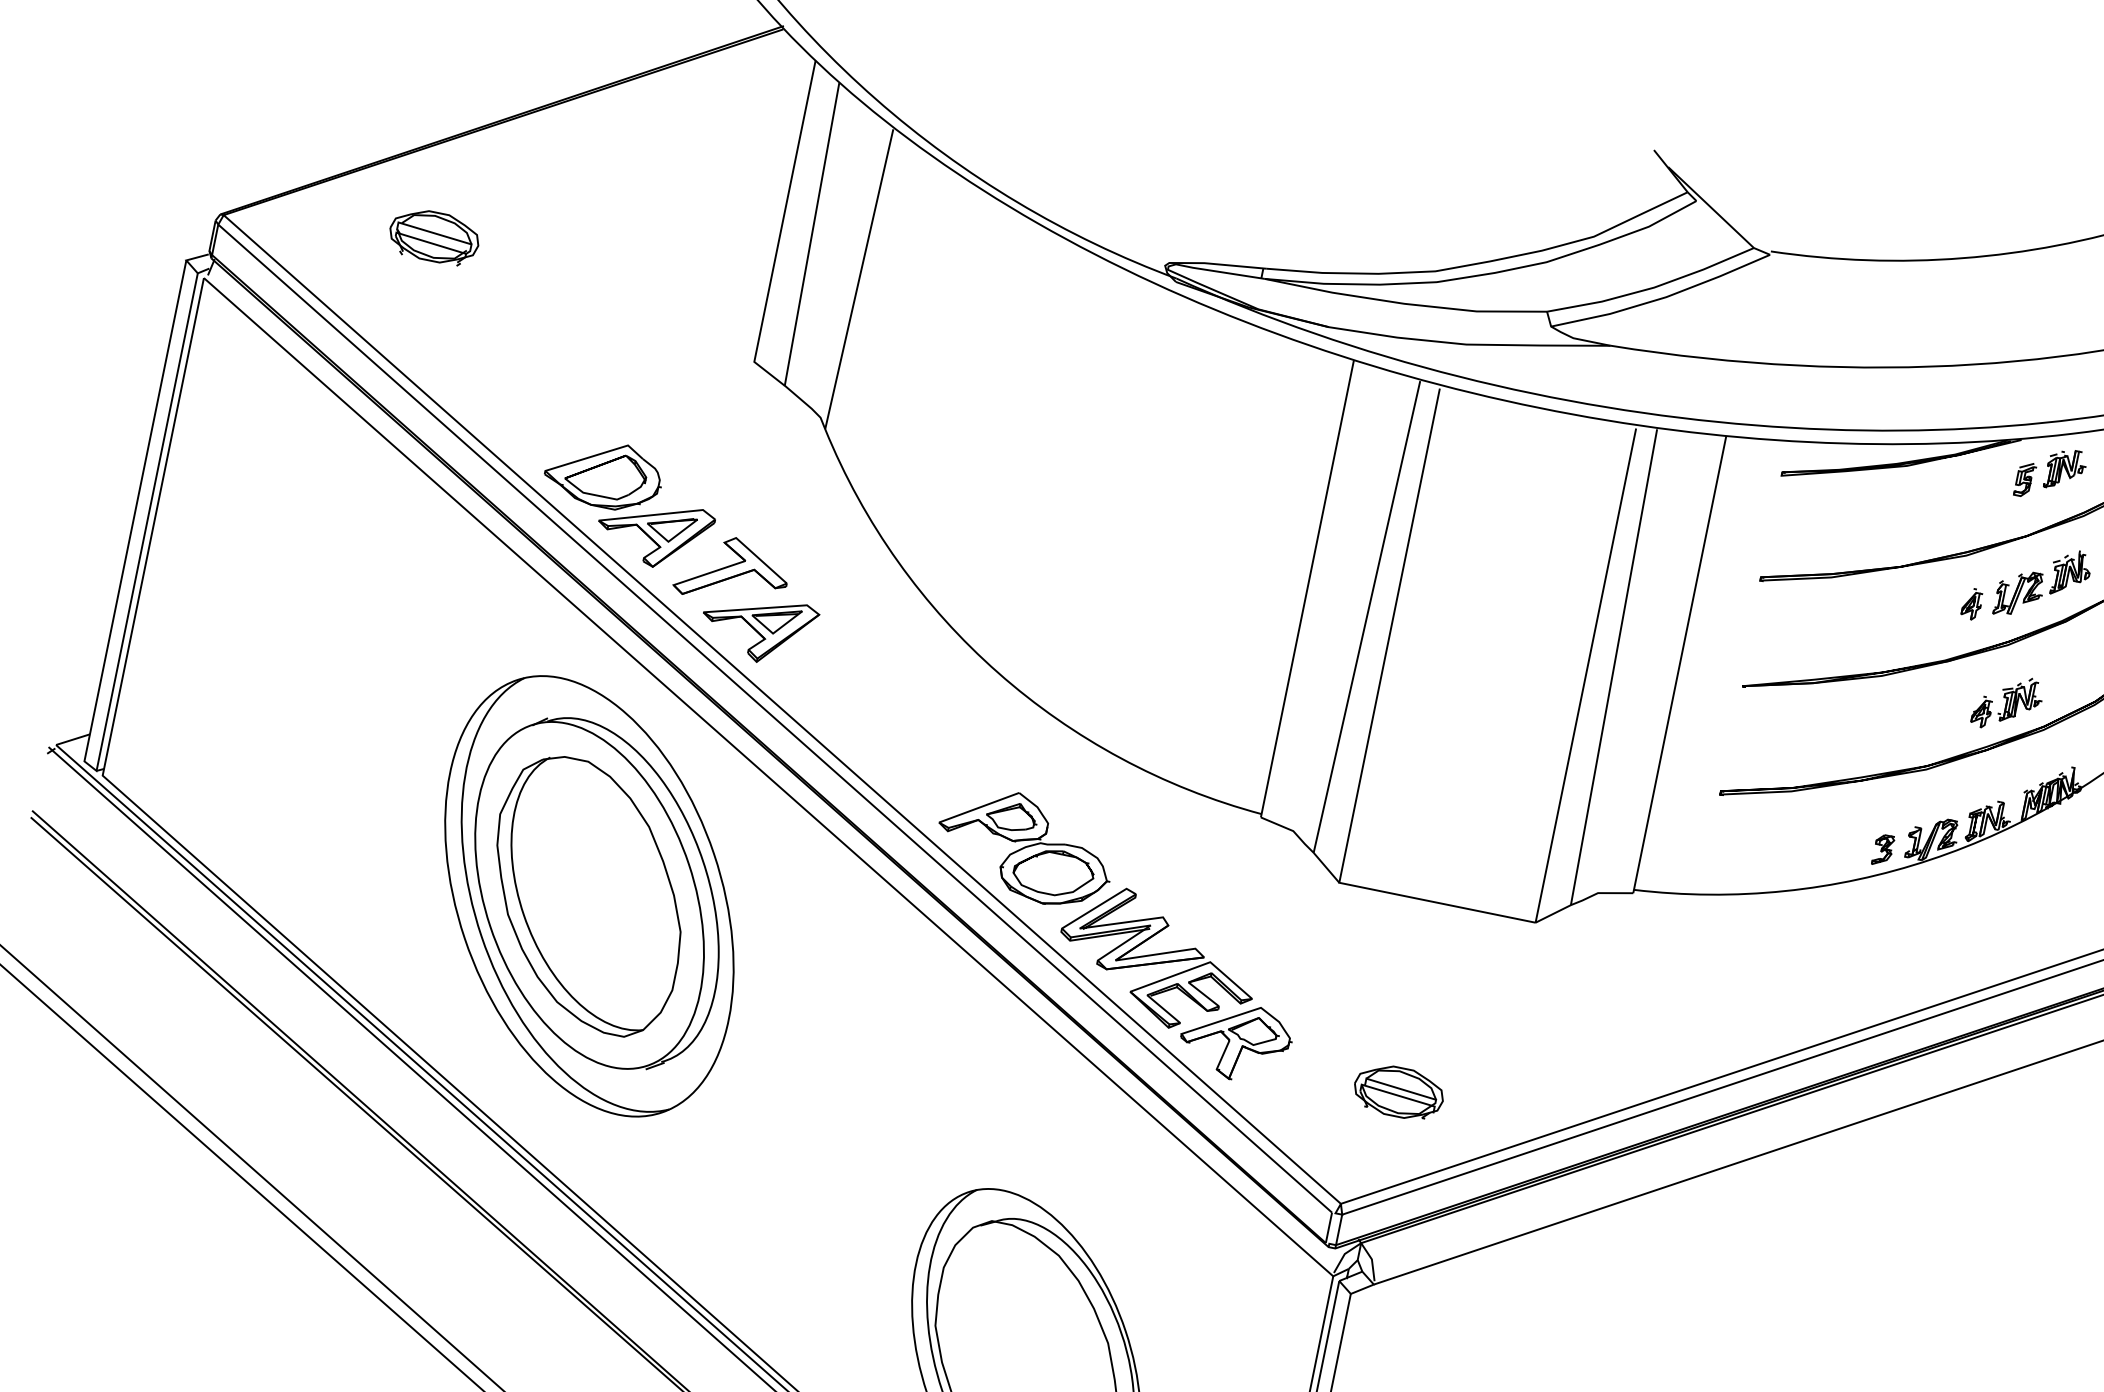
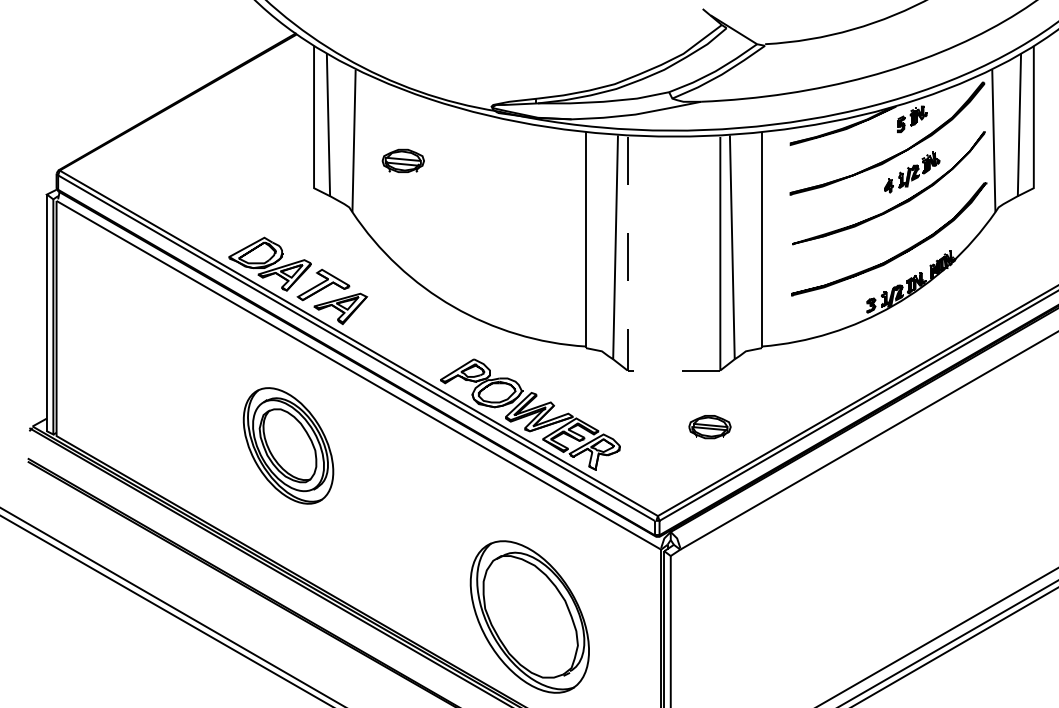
part: (432, 235) -> (402, 160), moved
part: (2005, 703) -> (913, 227), removed
line: (1369, 734) -> (627, 300), solid -> dashed
part: (589, 895) -> (288, 445), size x0.6
part: (1397, 1092) -> (709, 427), moved

